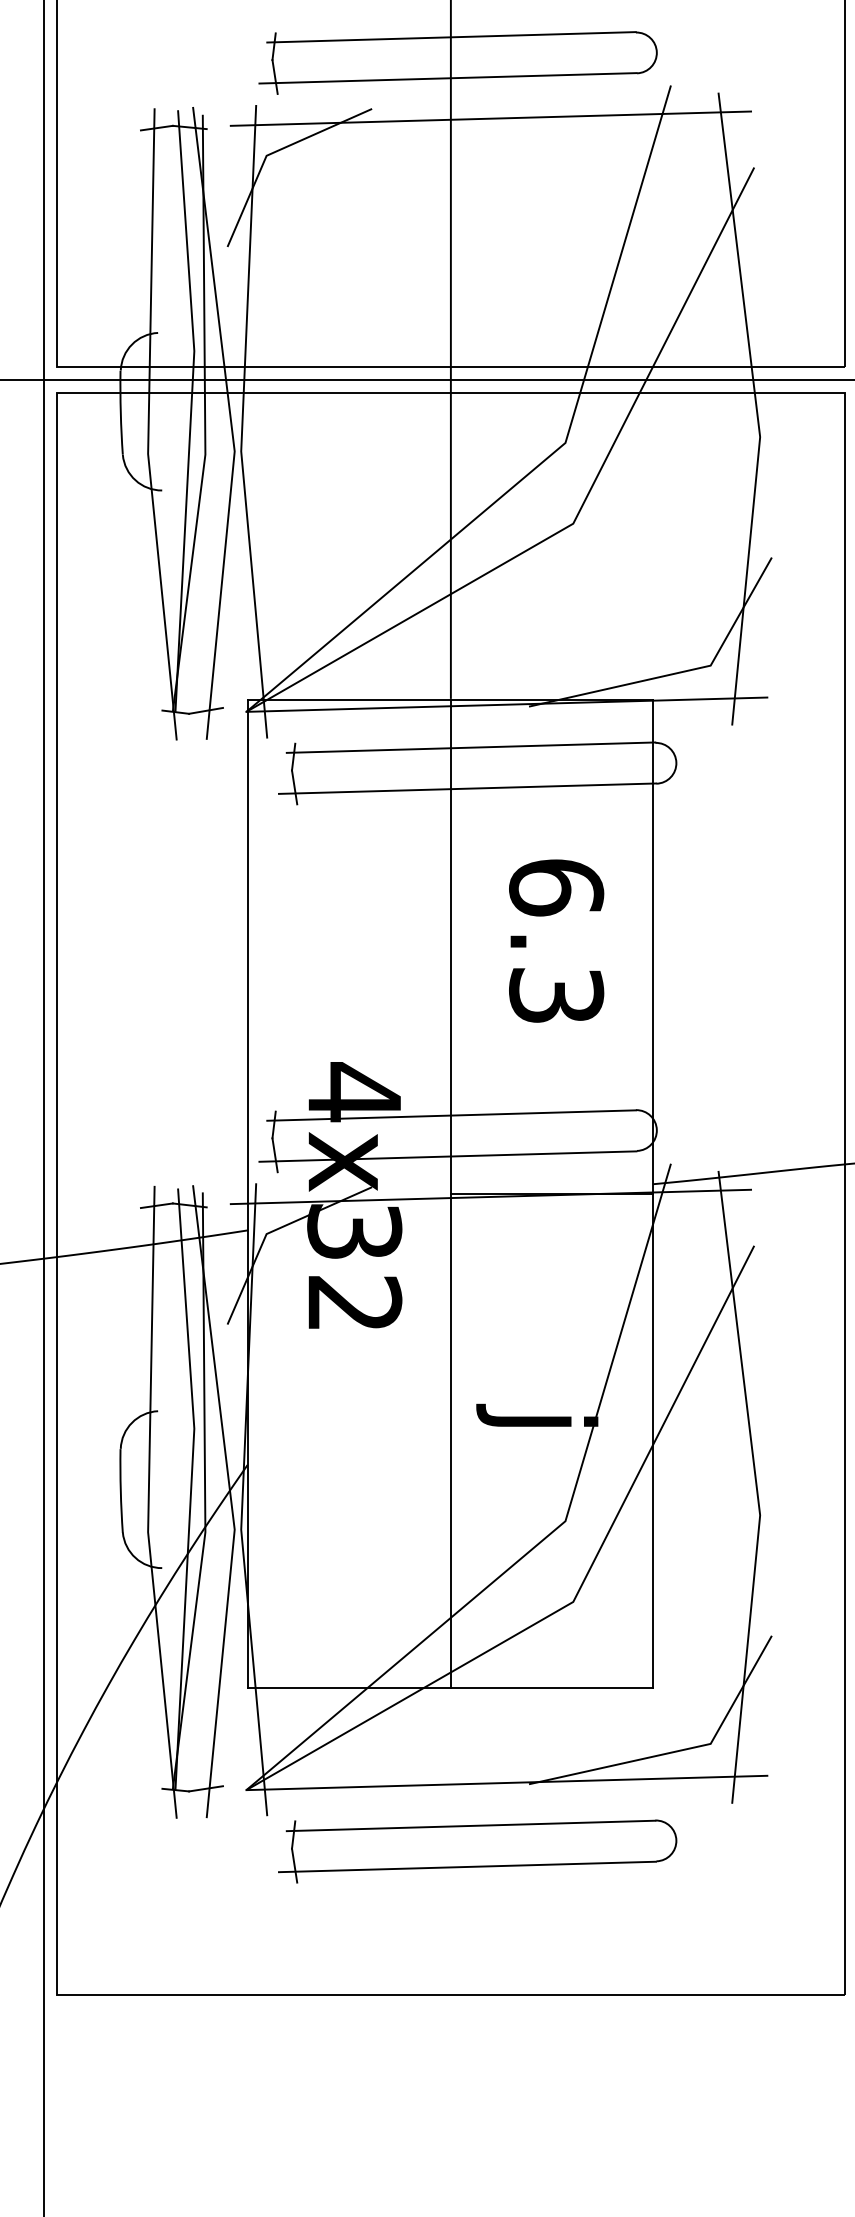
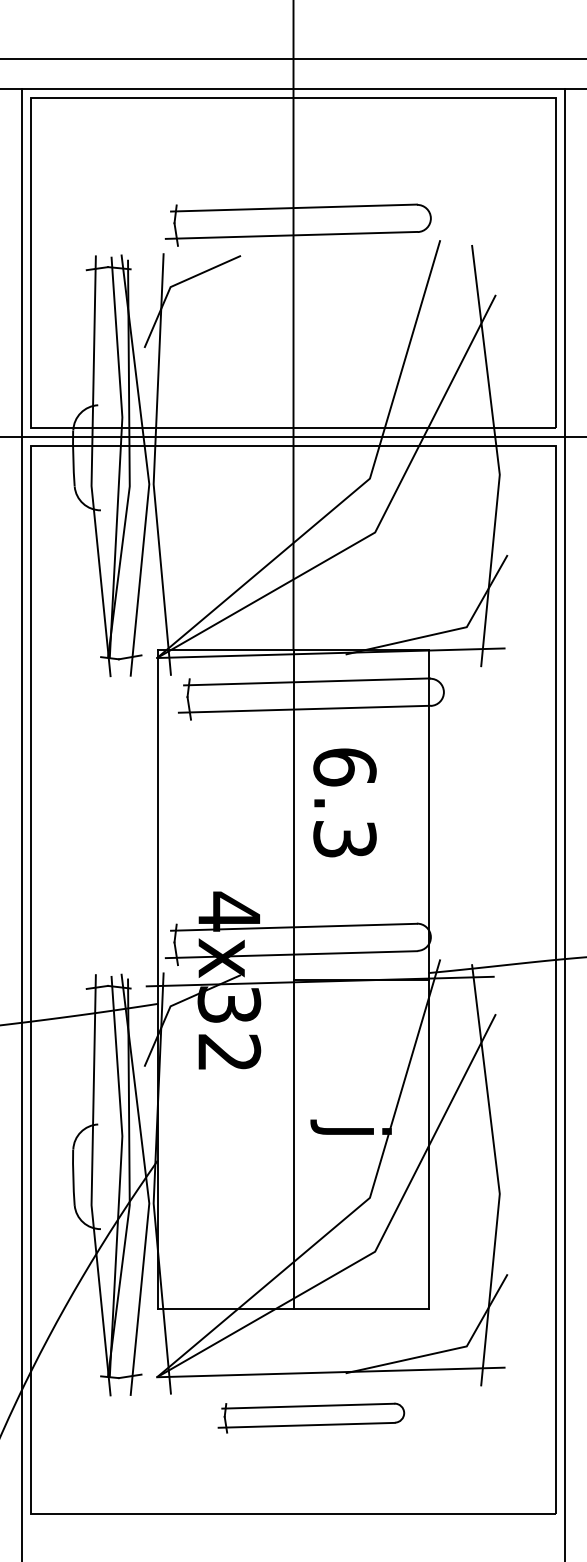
line: (489, 118) -> (319, 262), removed
text: (555, 940) -> (344, 802), moved
part: (477, 1850) -> (311, 1417), size x0.7

